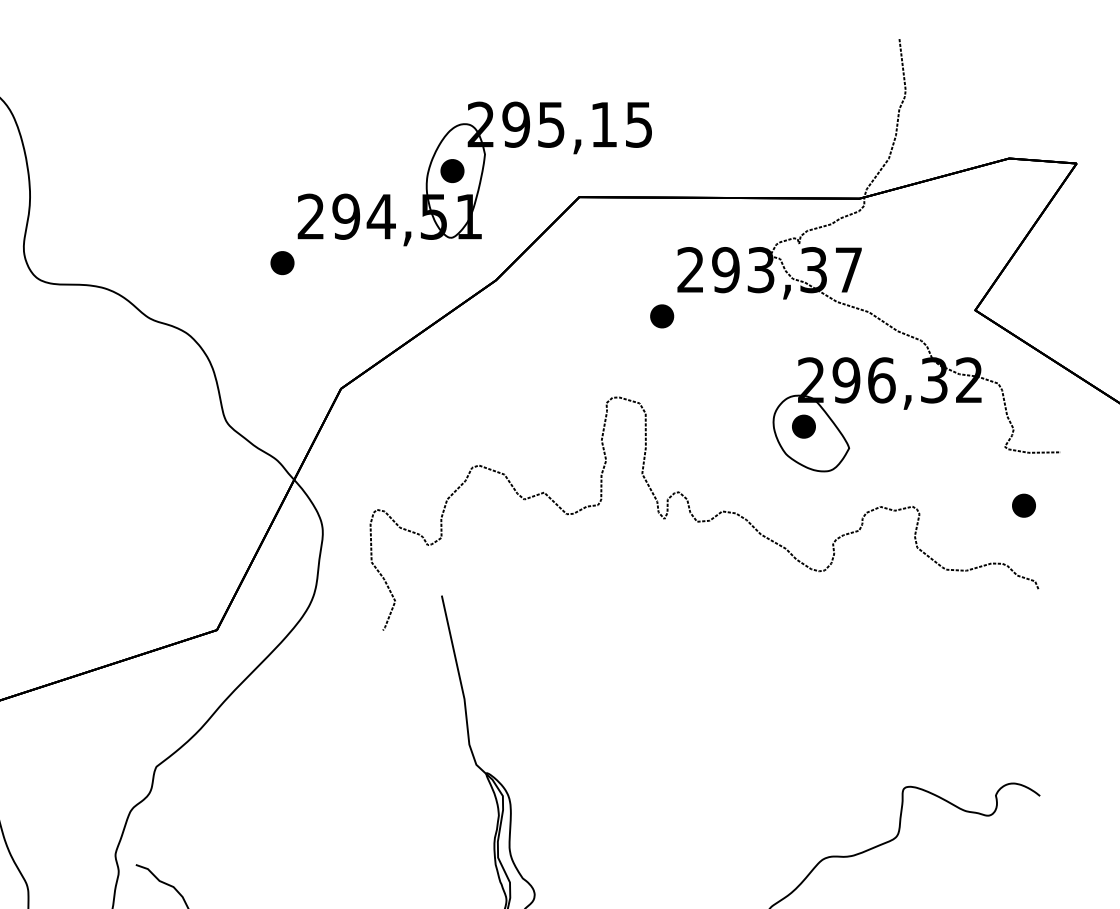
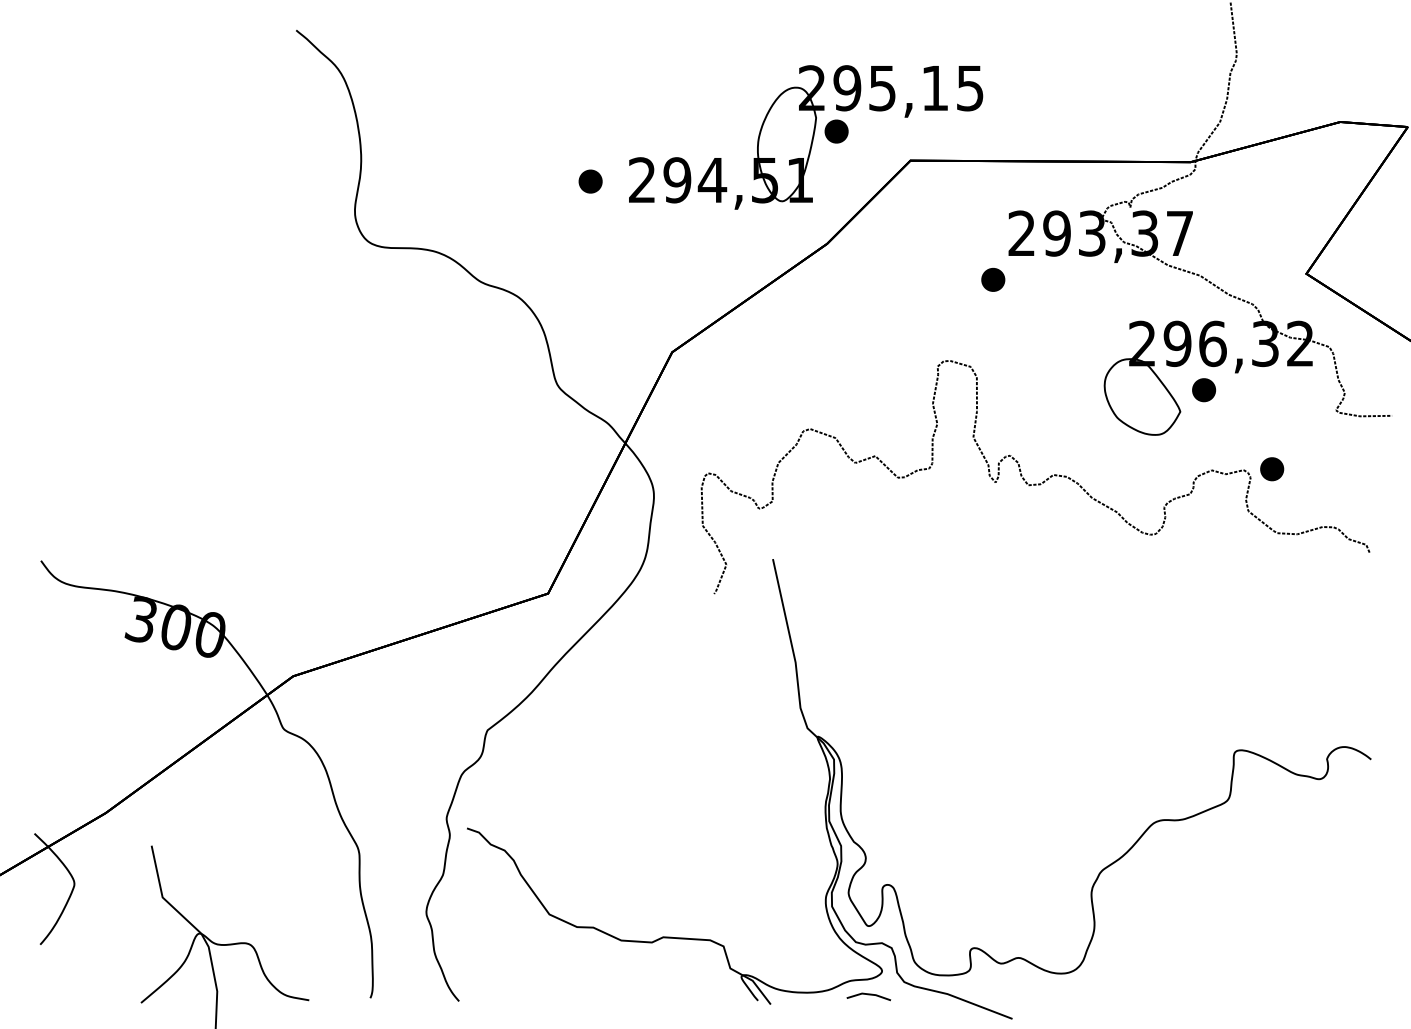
part: (452, 170) -> (836, 131), moved
part: (282, 262) -> (590, 181), moved
part: (804, 426) -> (1204, 390), moved
part: (1024, 505) -> (1272, 469), moved

